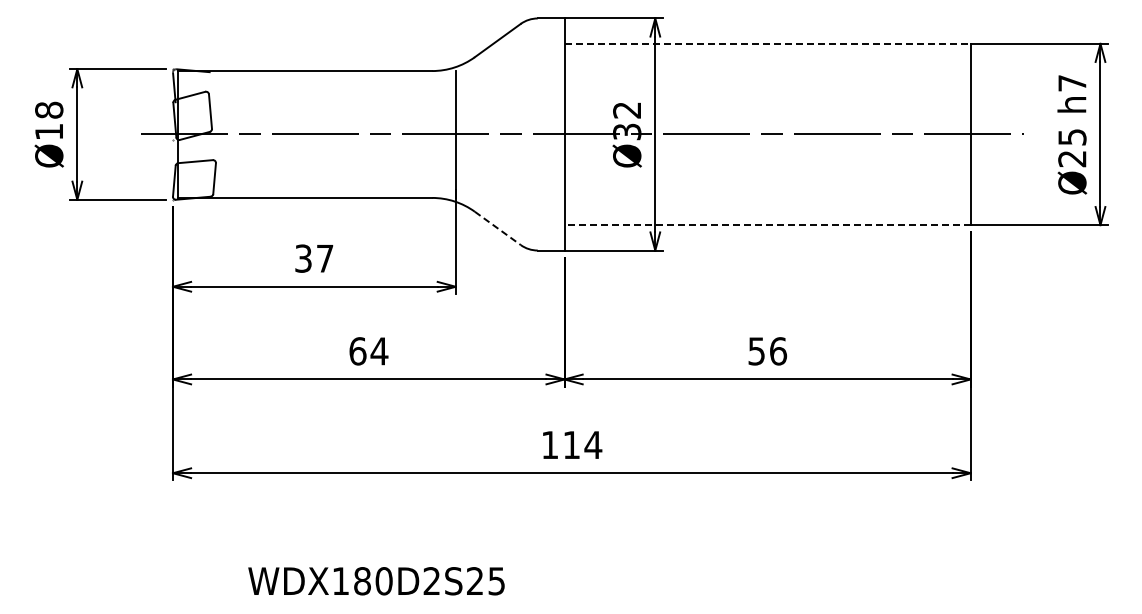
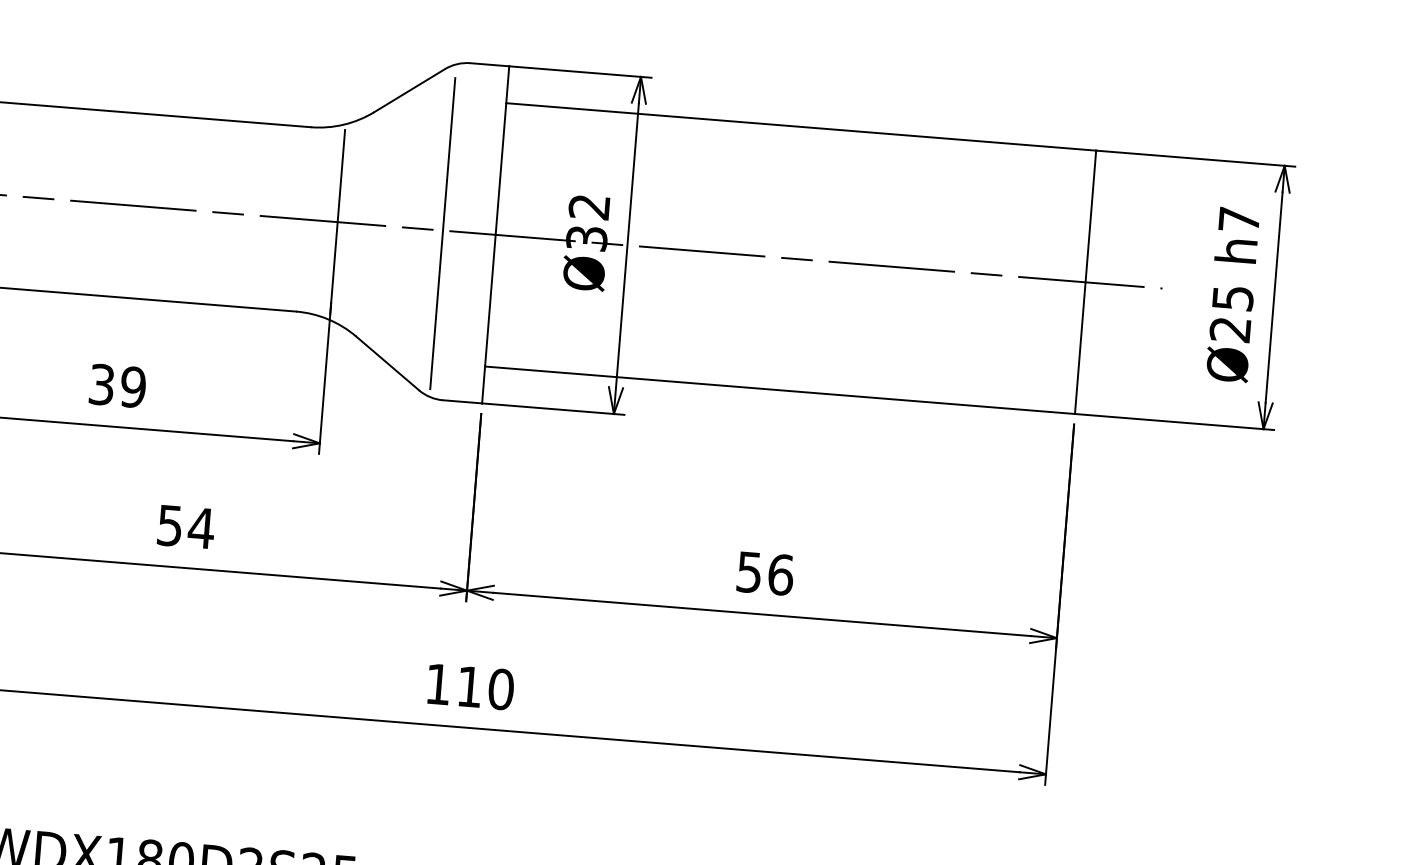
line: (768, 43) -> (802, 126), dashed -> solid
line: (528, 136) -> (443, 233), added
line: (767, 225) -> (779, 390), dashed -> solid
line: (498, 228) -> (388, 363), dashed -> solid
text: (324, 258) -> (132, 386), 37 -> 39
text: (357, 351) -> (169, 525), 64 -> 54
text: (593, 444) -> (501, 688), 114 -> 110

